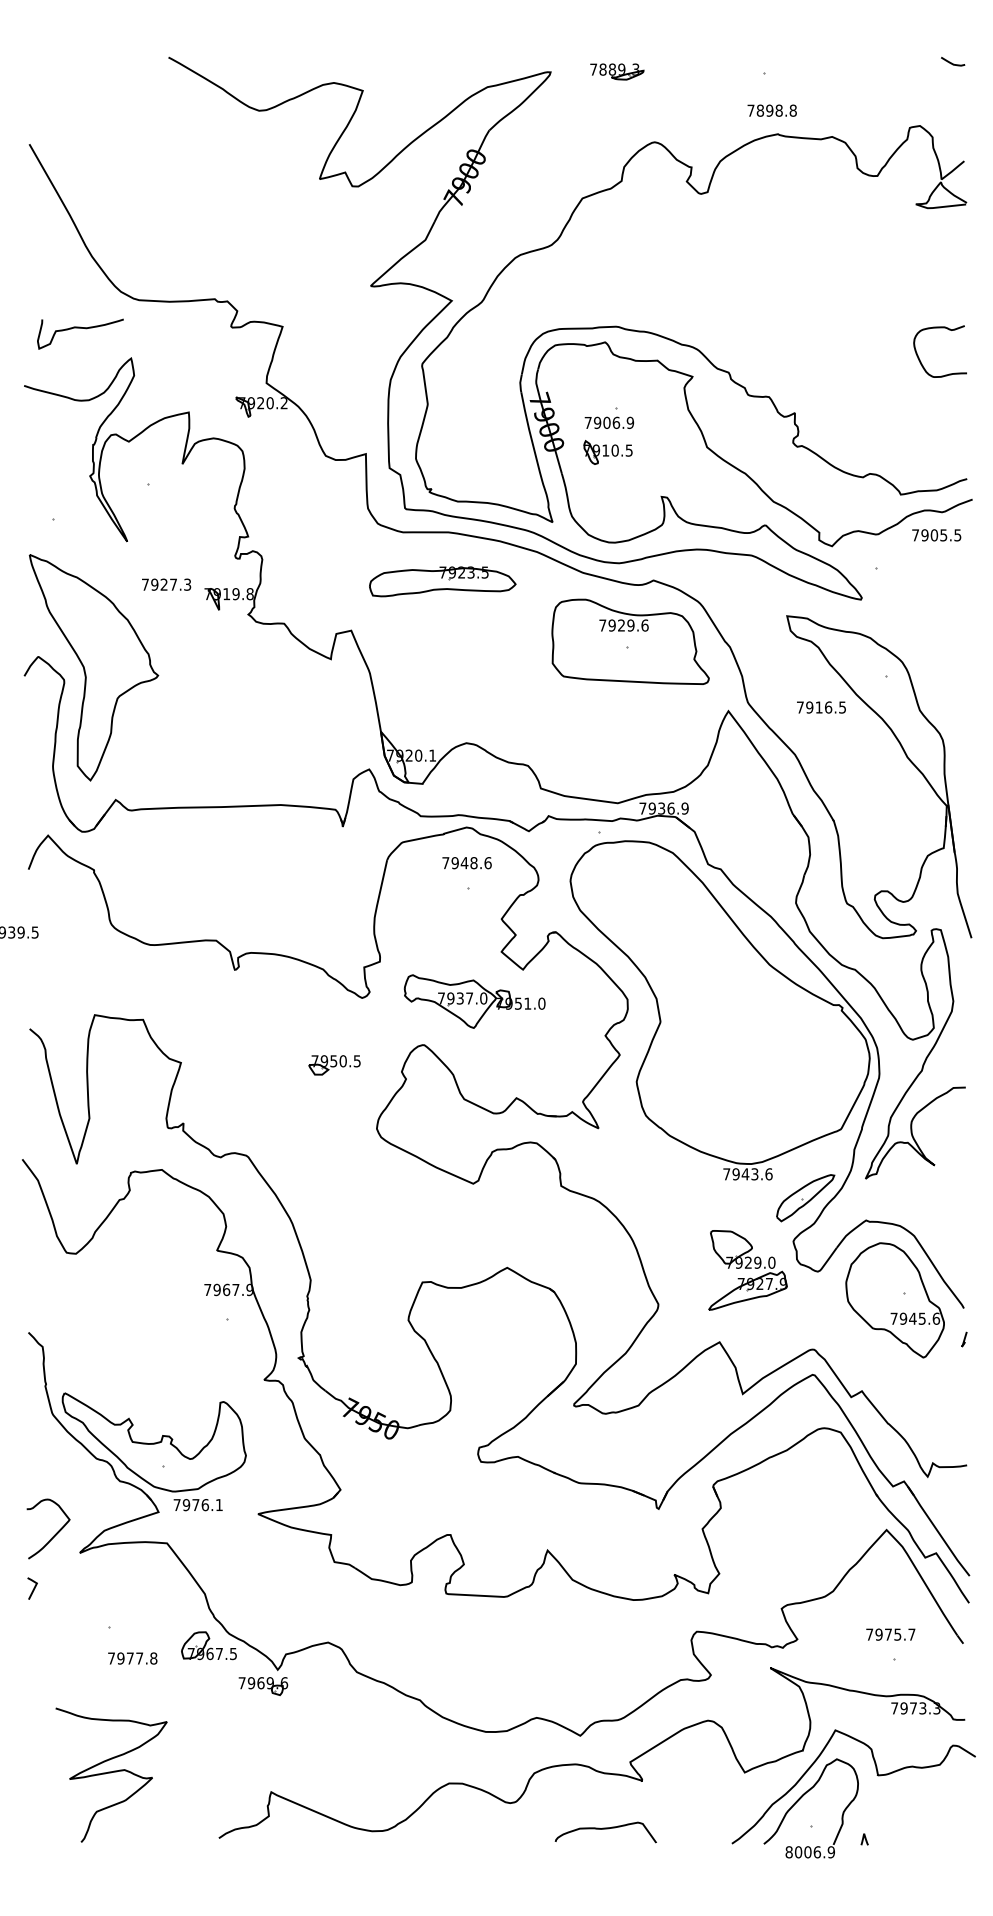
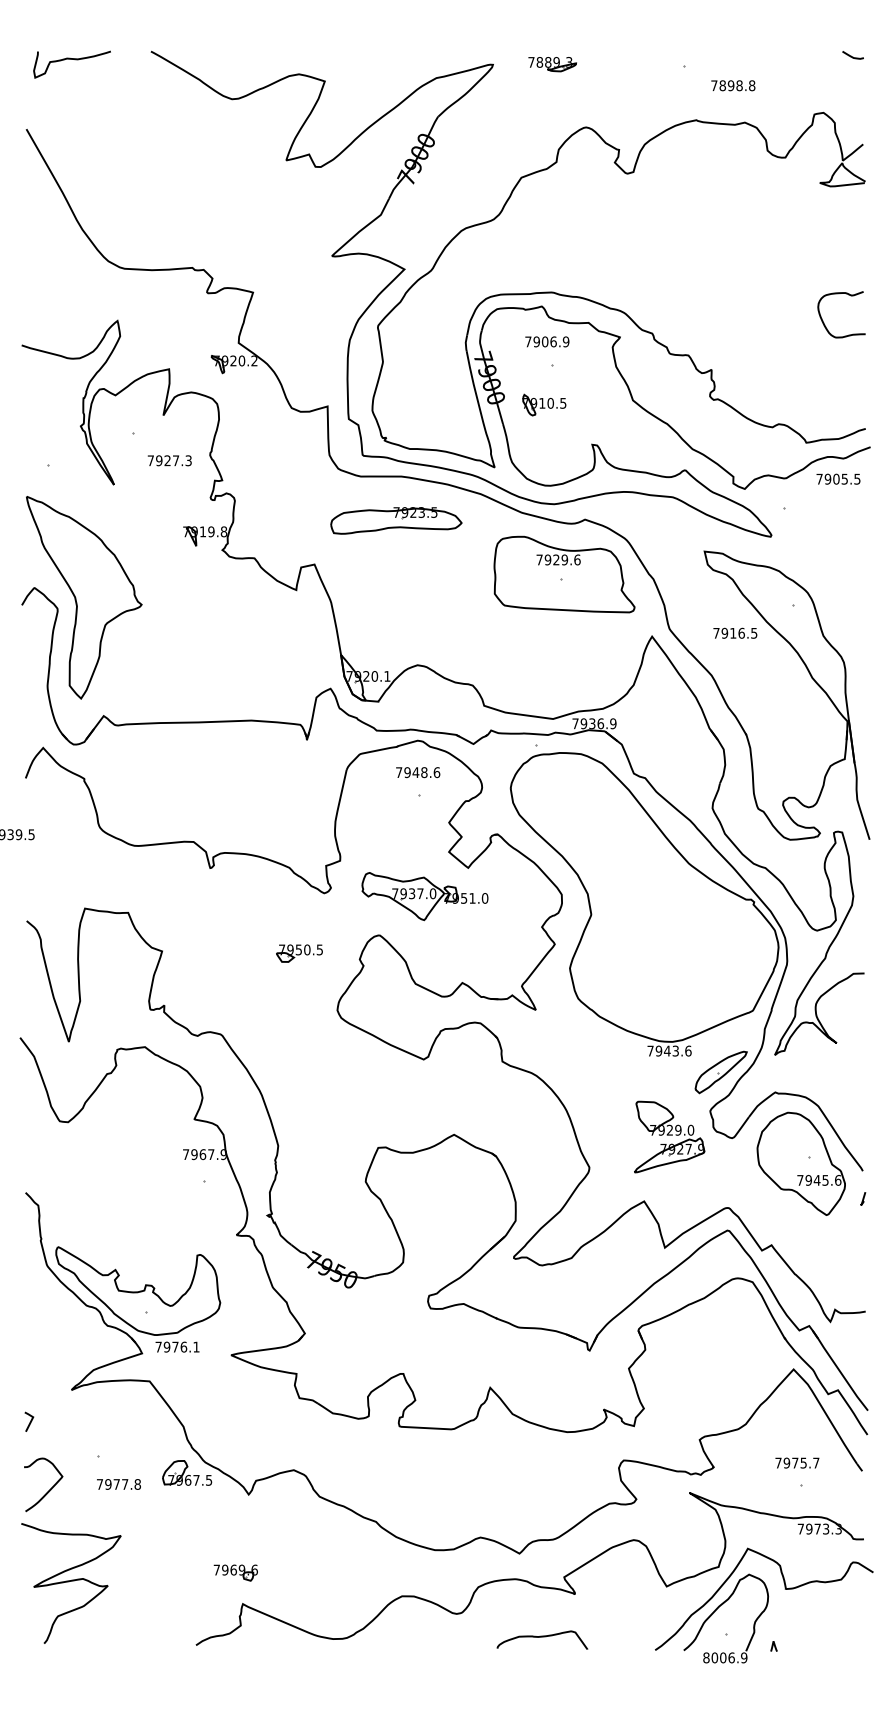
text: (771, 110) -> (732, 85), moved
curve: (80, 328) -> (72, 59), moved
text: (609, 422) -> (547, 341), moved
text: (166, 584) -> (169, 460), moved
curve: (54, 1534) -> (48, 1489), moved
part: (263, 1686) -> (235, 1573), moved
curve: (111, 1773) -> (71, 1582), moved

